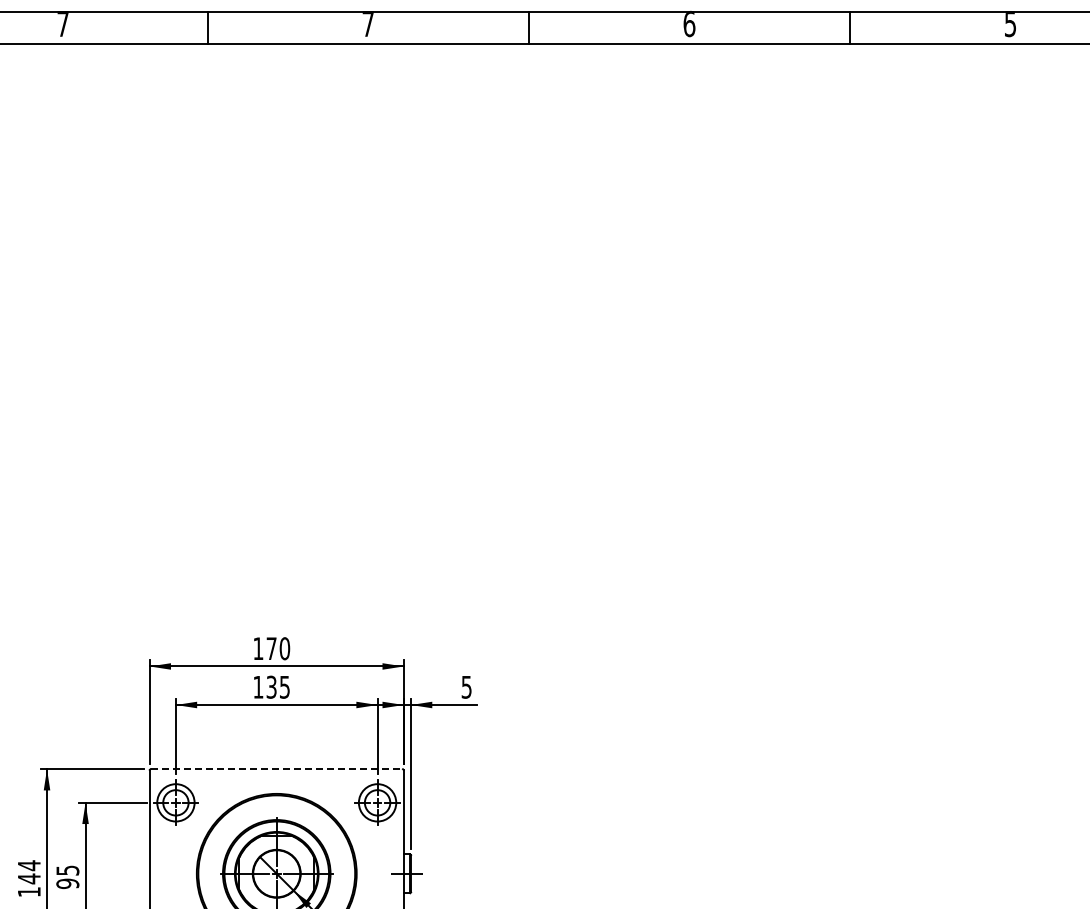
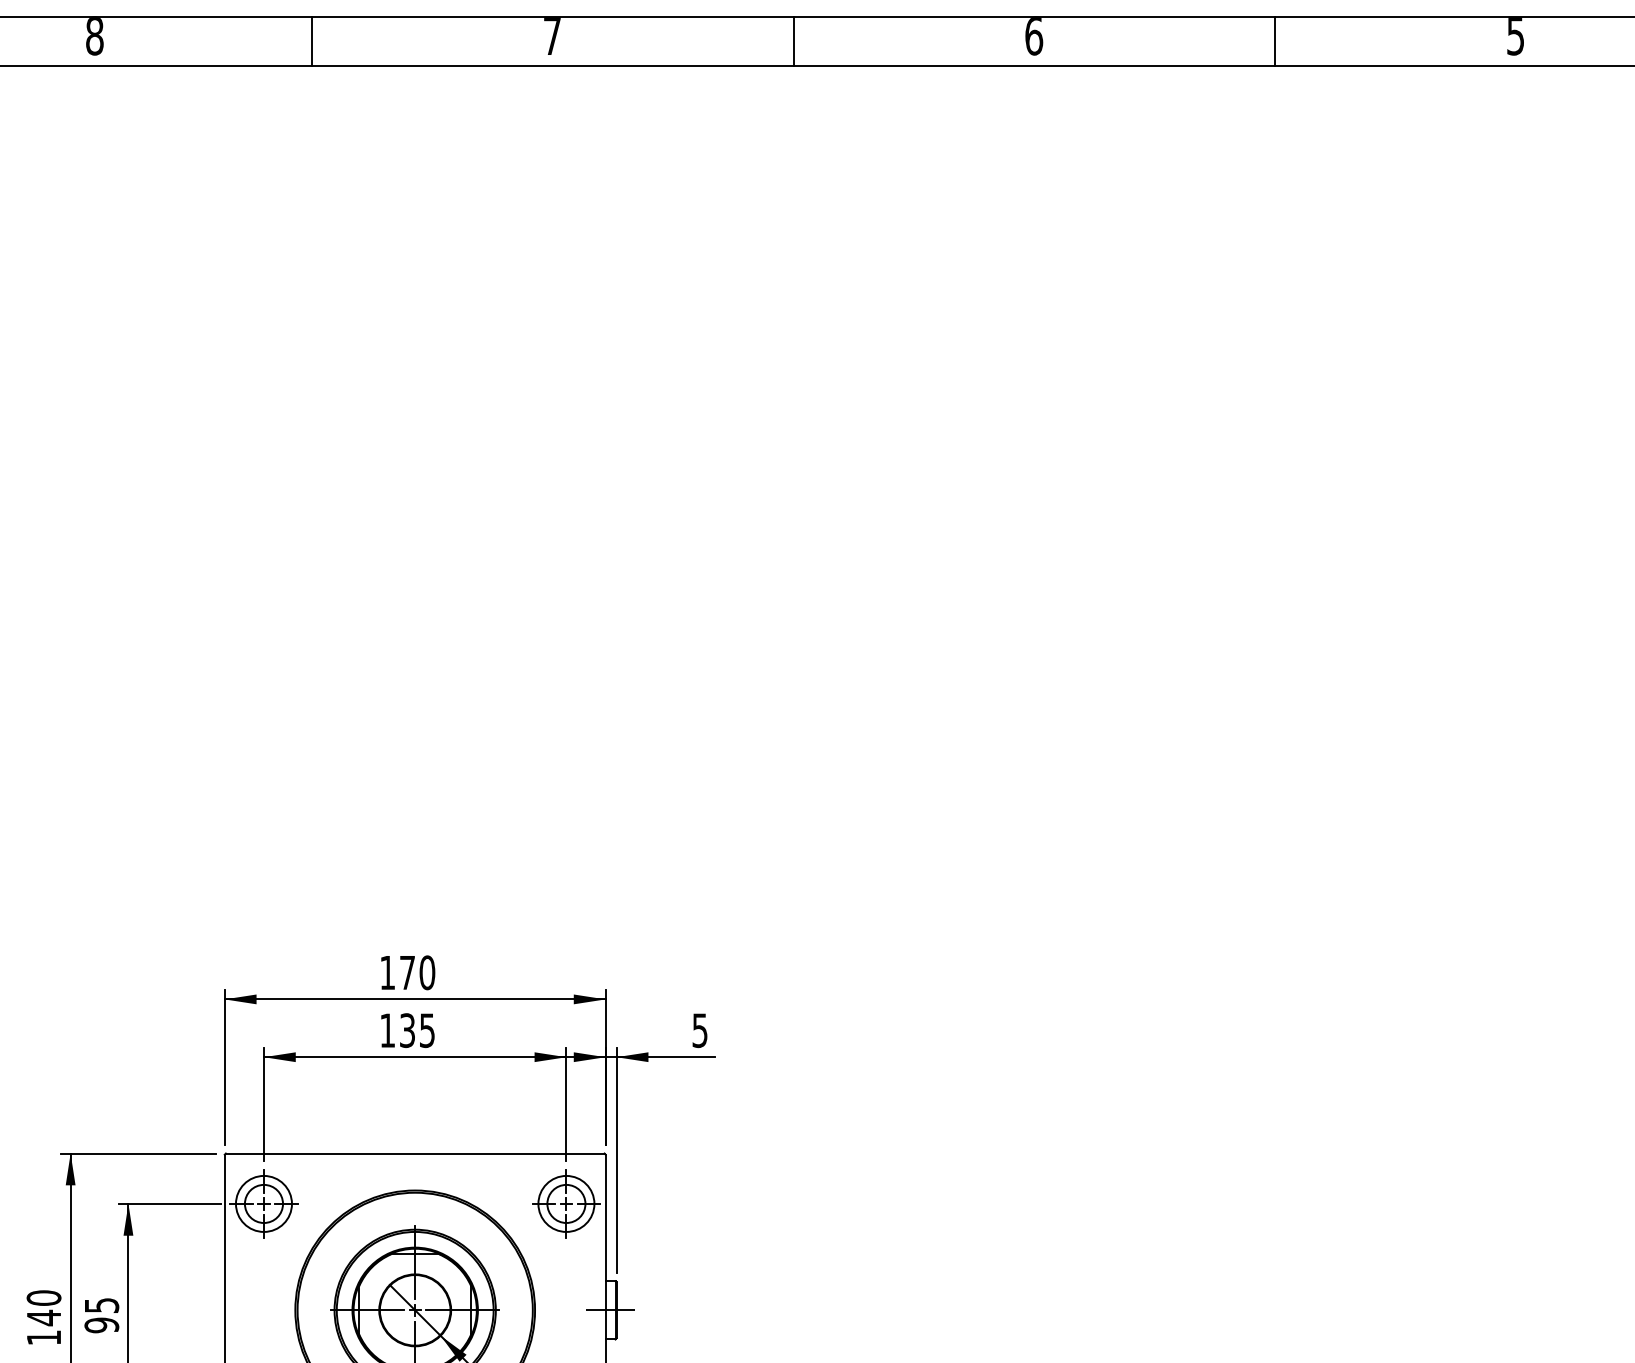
text: (63, 23) -> (95, 35), 7 -> 8
line: (277, 769) -> (416, 1153), dashed -> solid
text: (28, 865) -> (42, 1297), 144 -> 140

